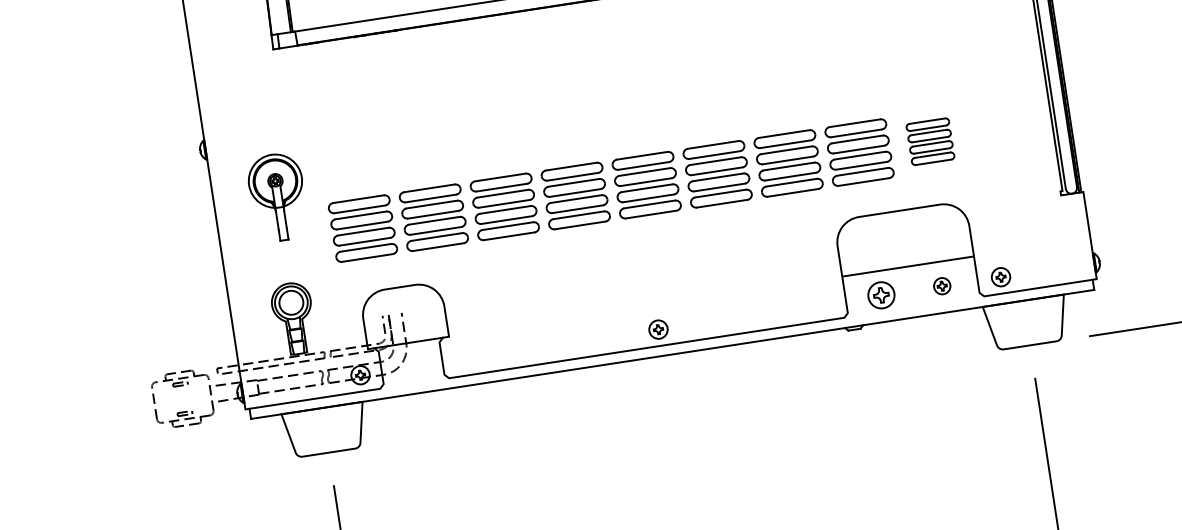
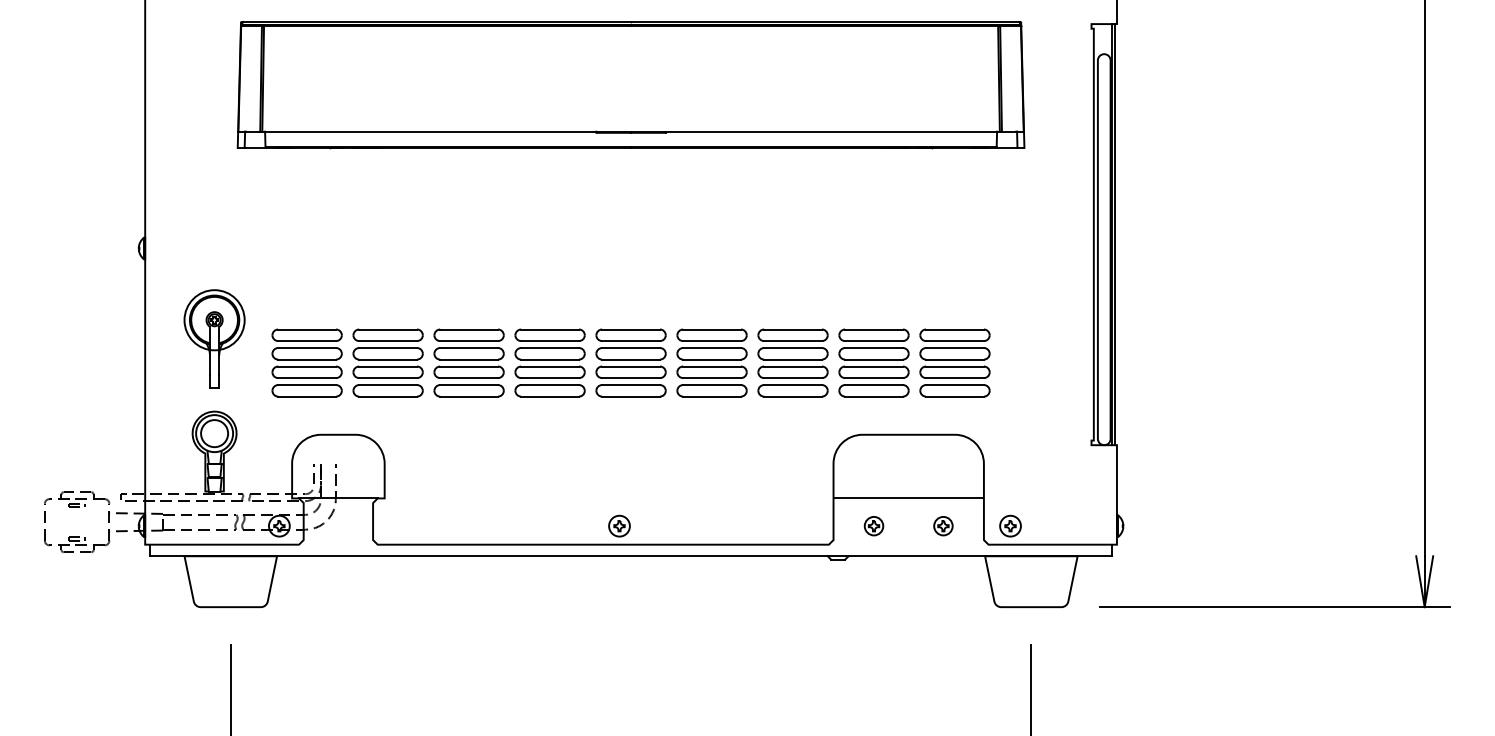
part: (930, 141) -> (954, 362), size x1.43
part: (277, 197) -> (214, 338), moved
part: (881, 295) -> (873, 526), size x0.62

